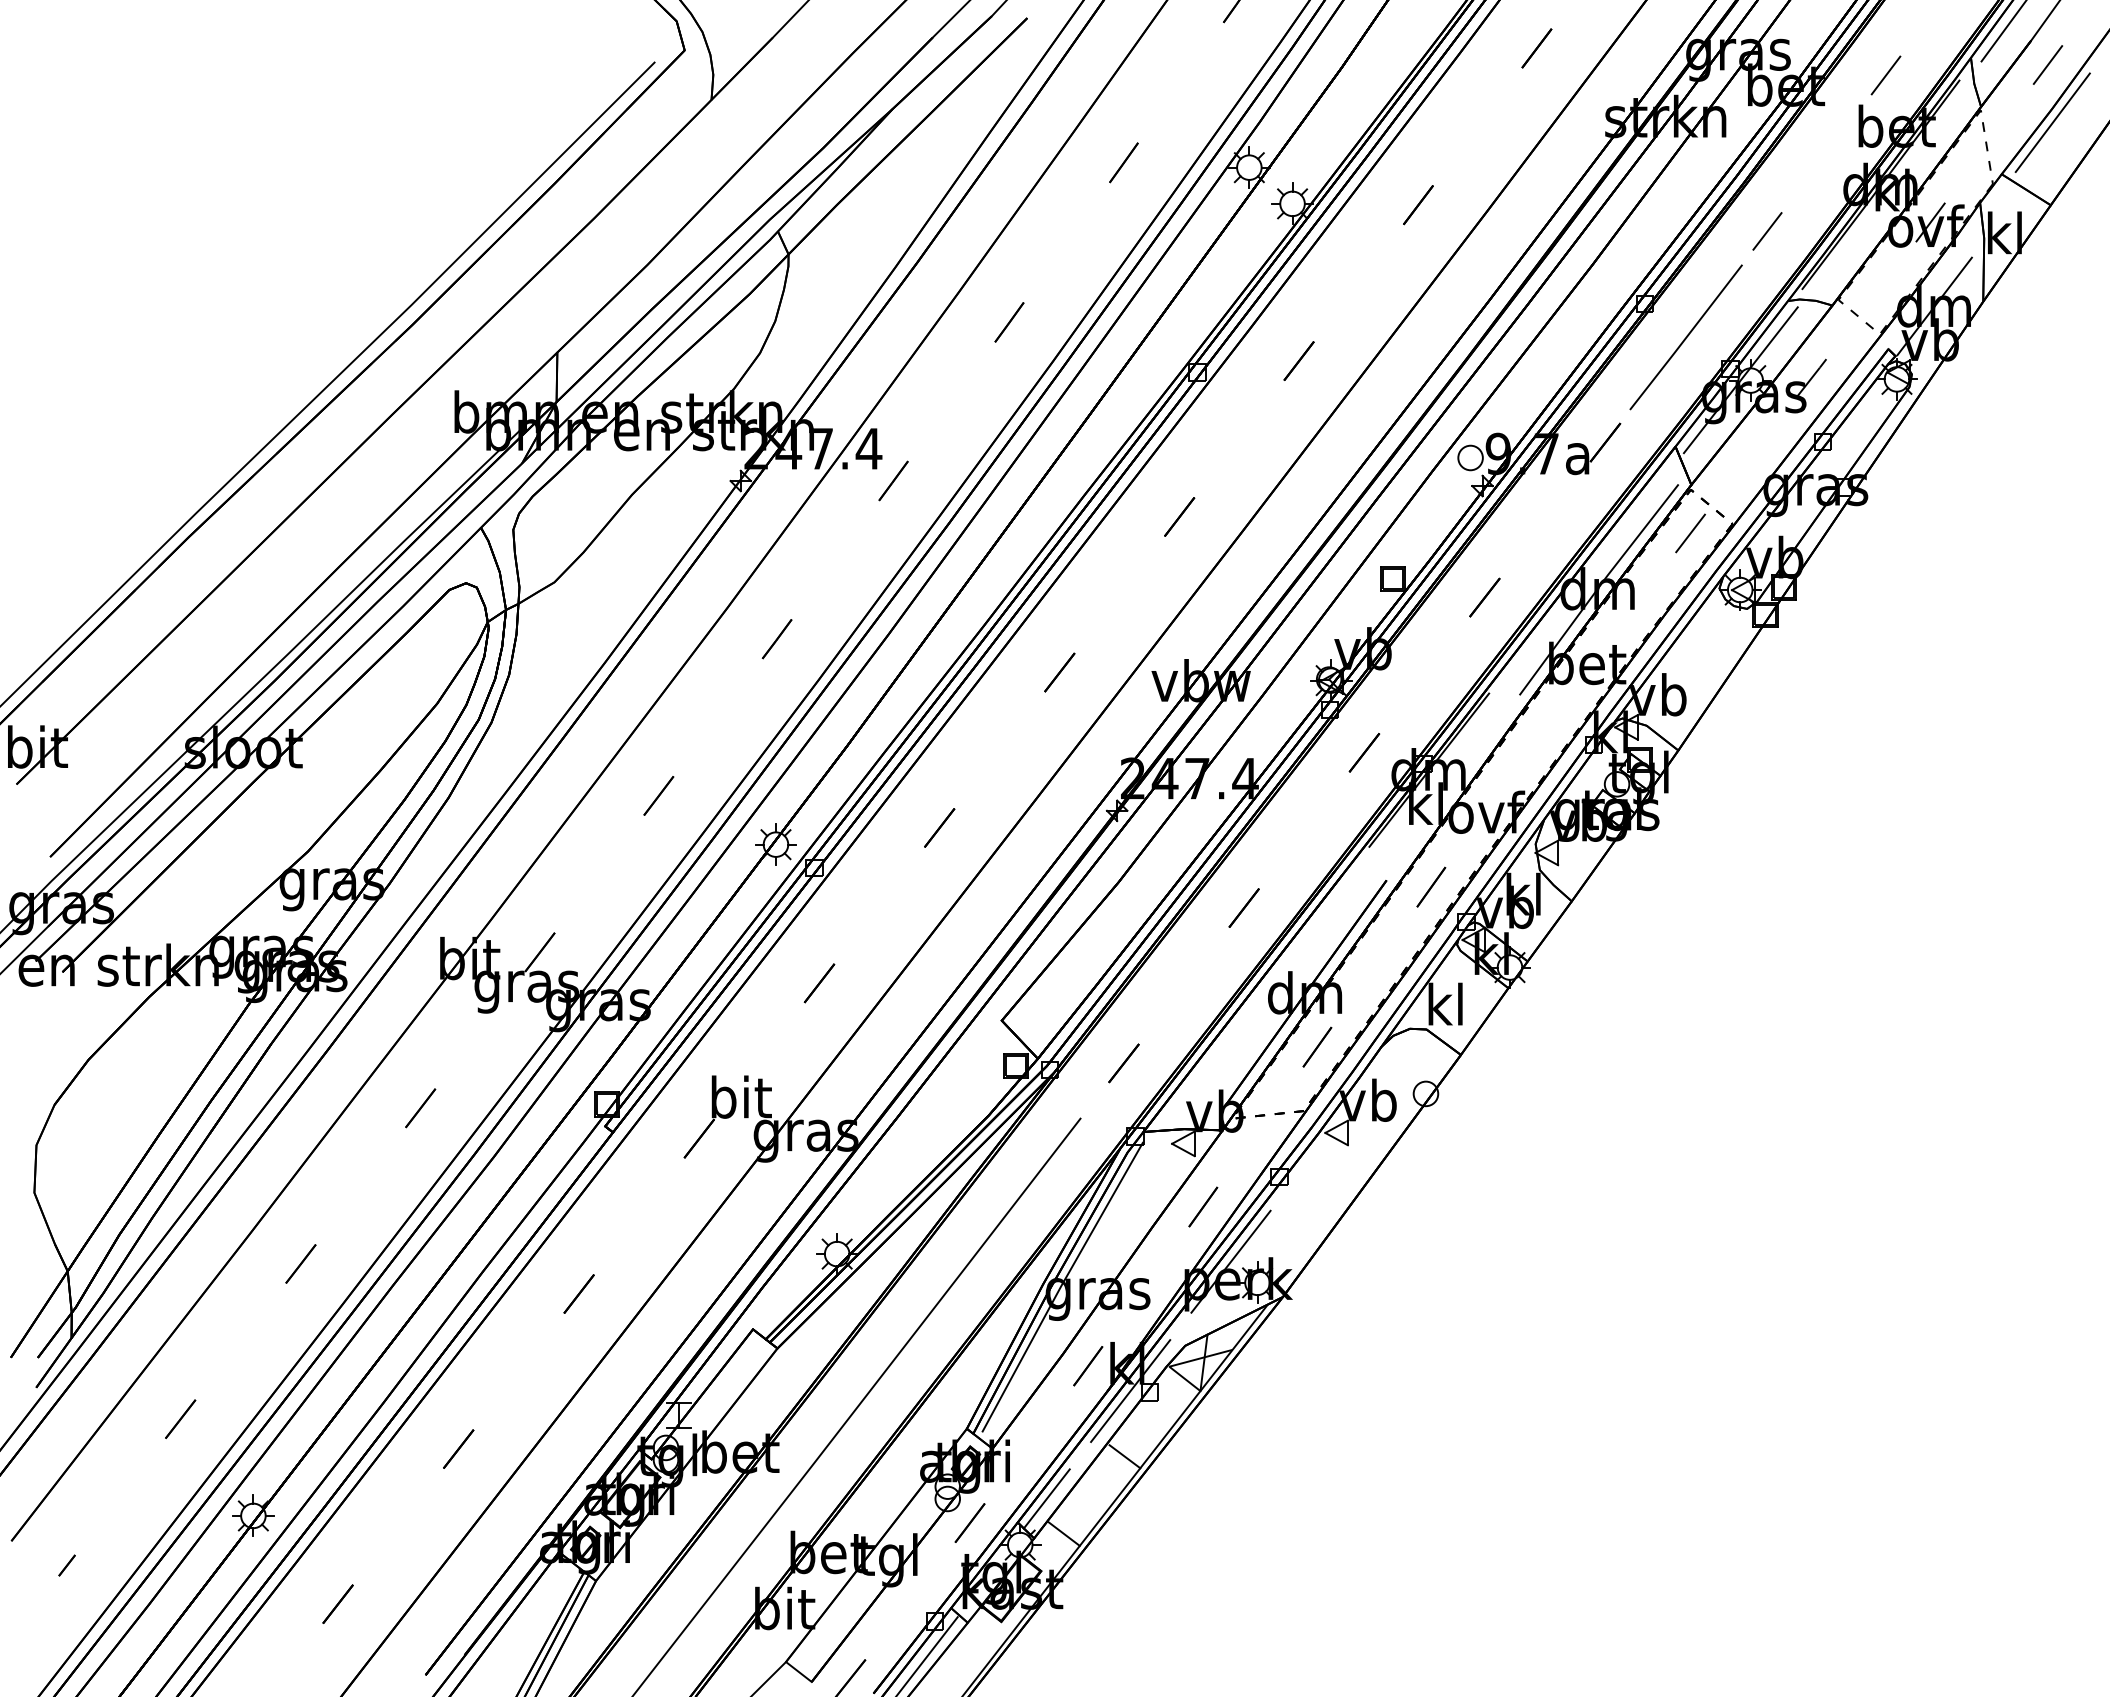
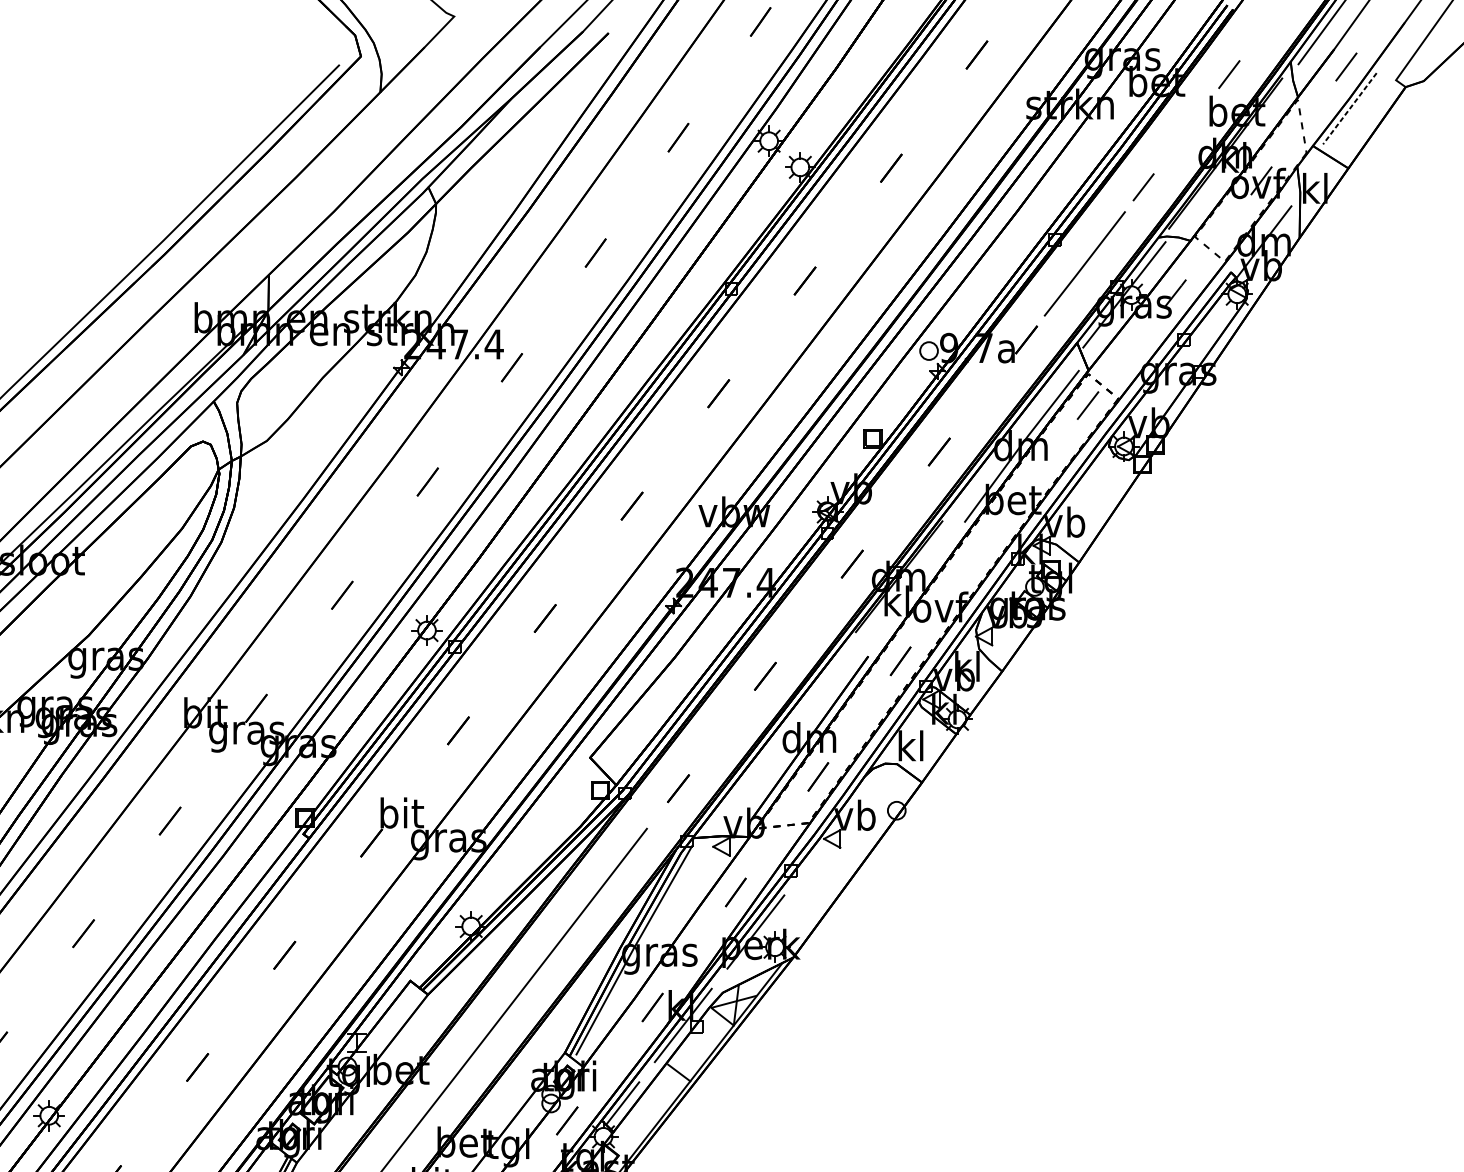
line: (2052, 122) -> (1349, 108), solid -> dashed
line: (1063, 1533) -> (634, 1128), removed

